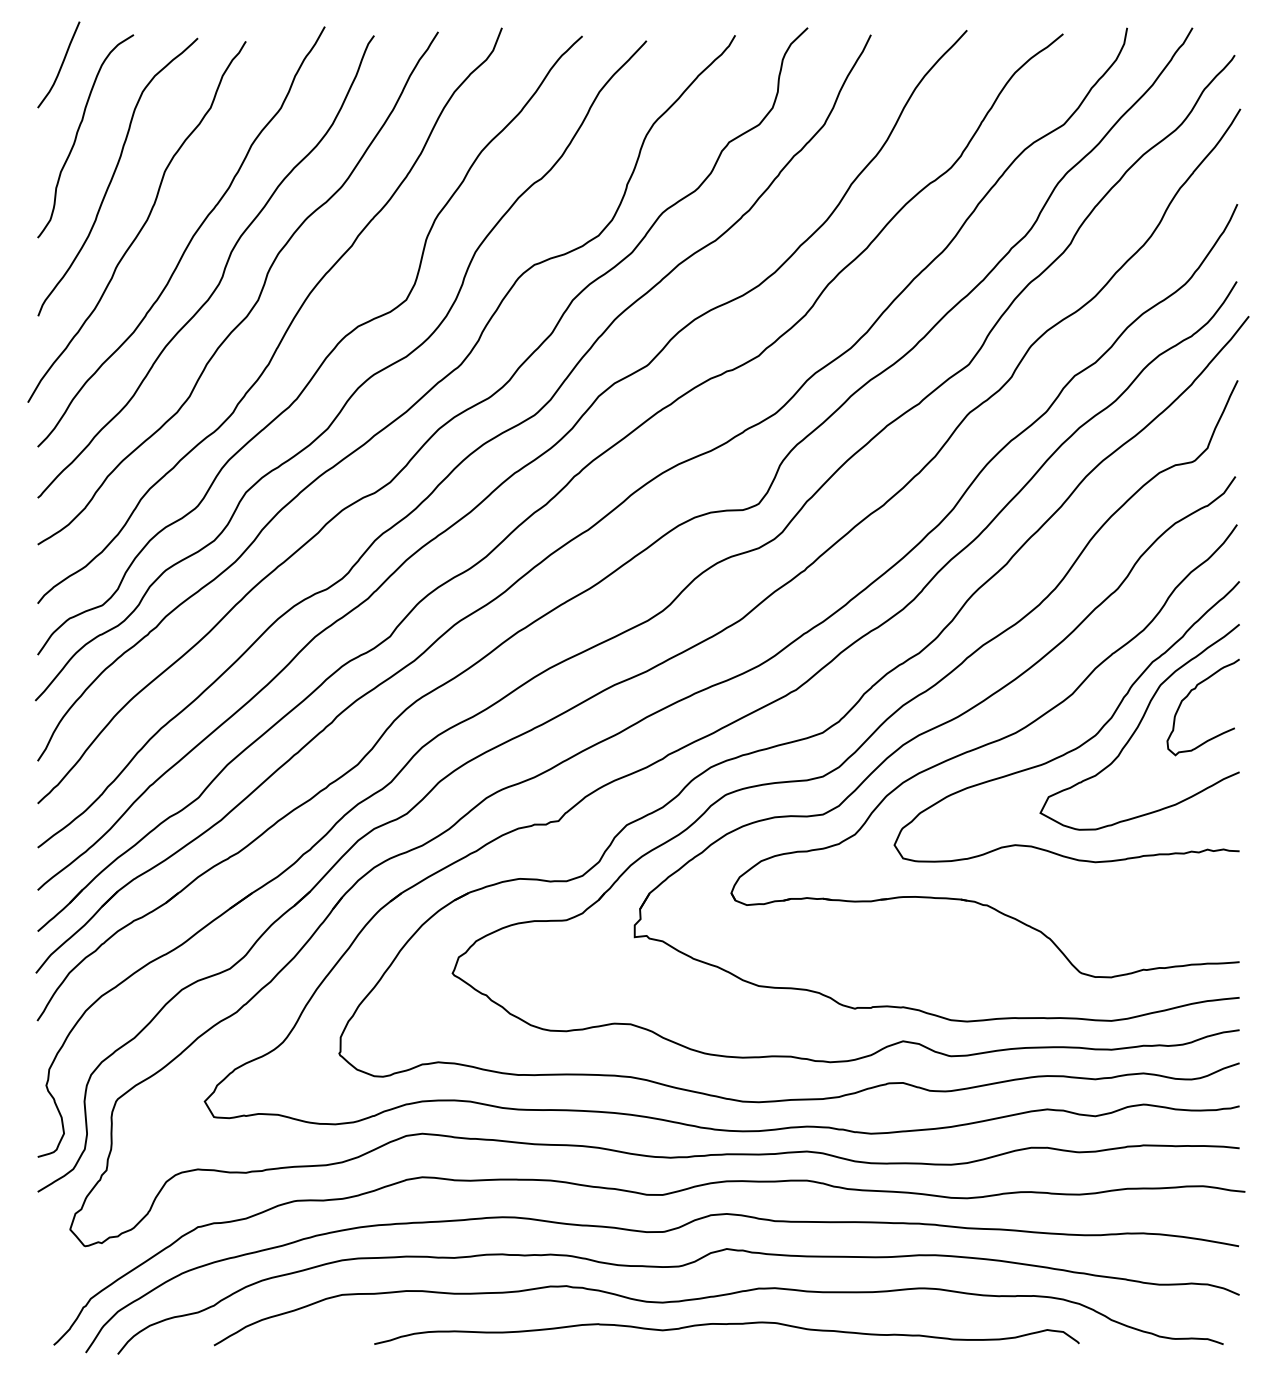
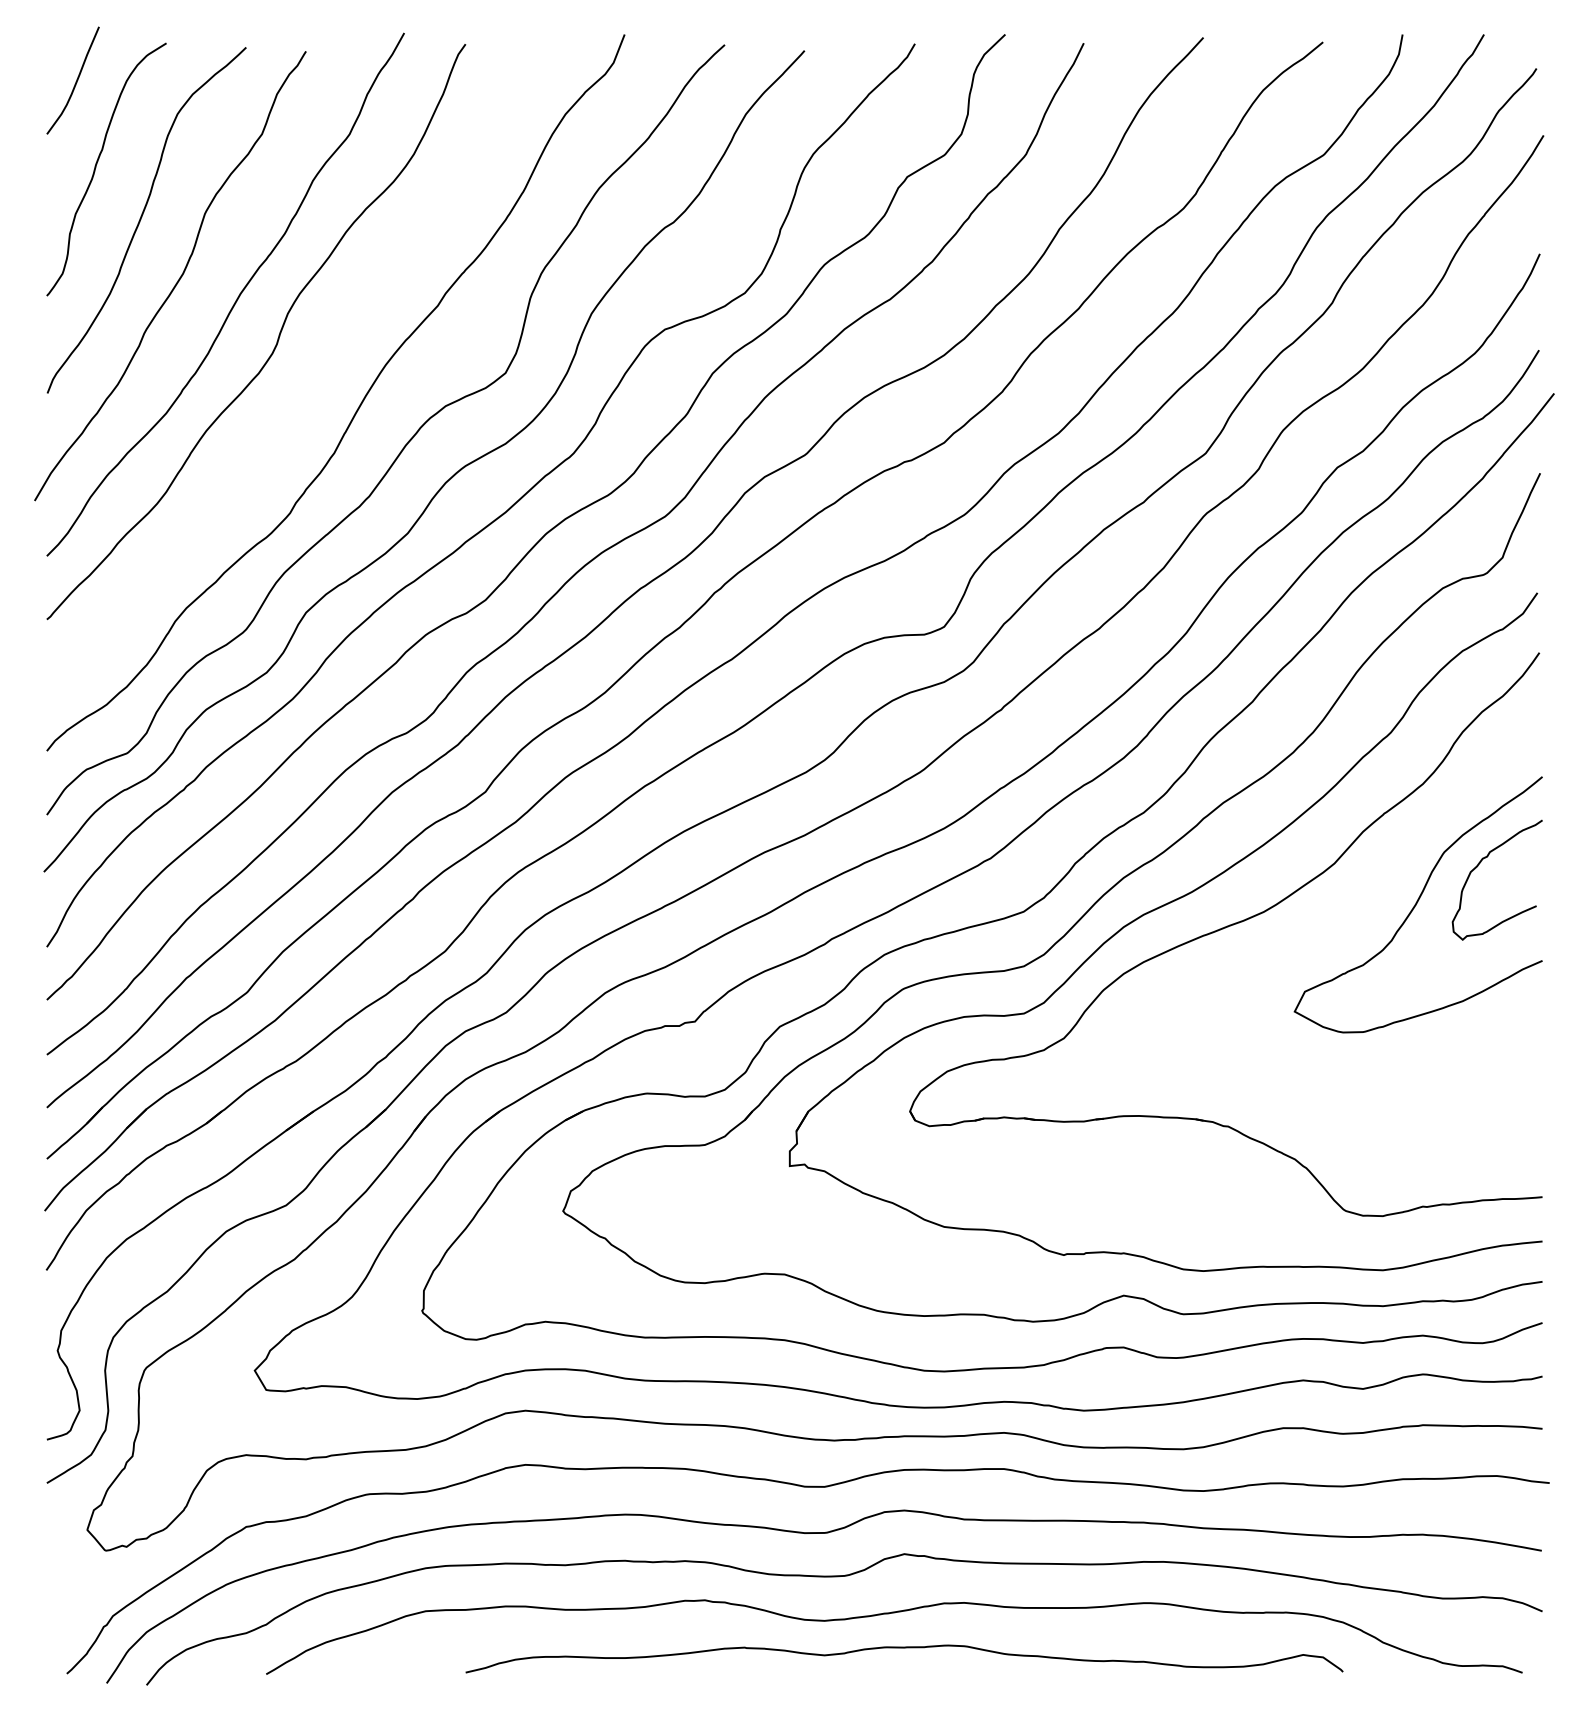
curve: (257, 298) -> (320, 371), removed
curve: (1080, 744) -> (1344, 926), removed

